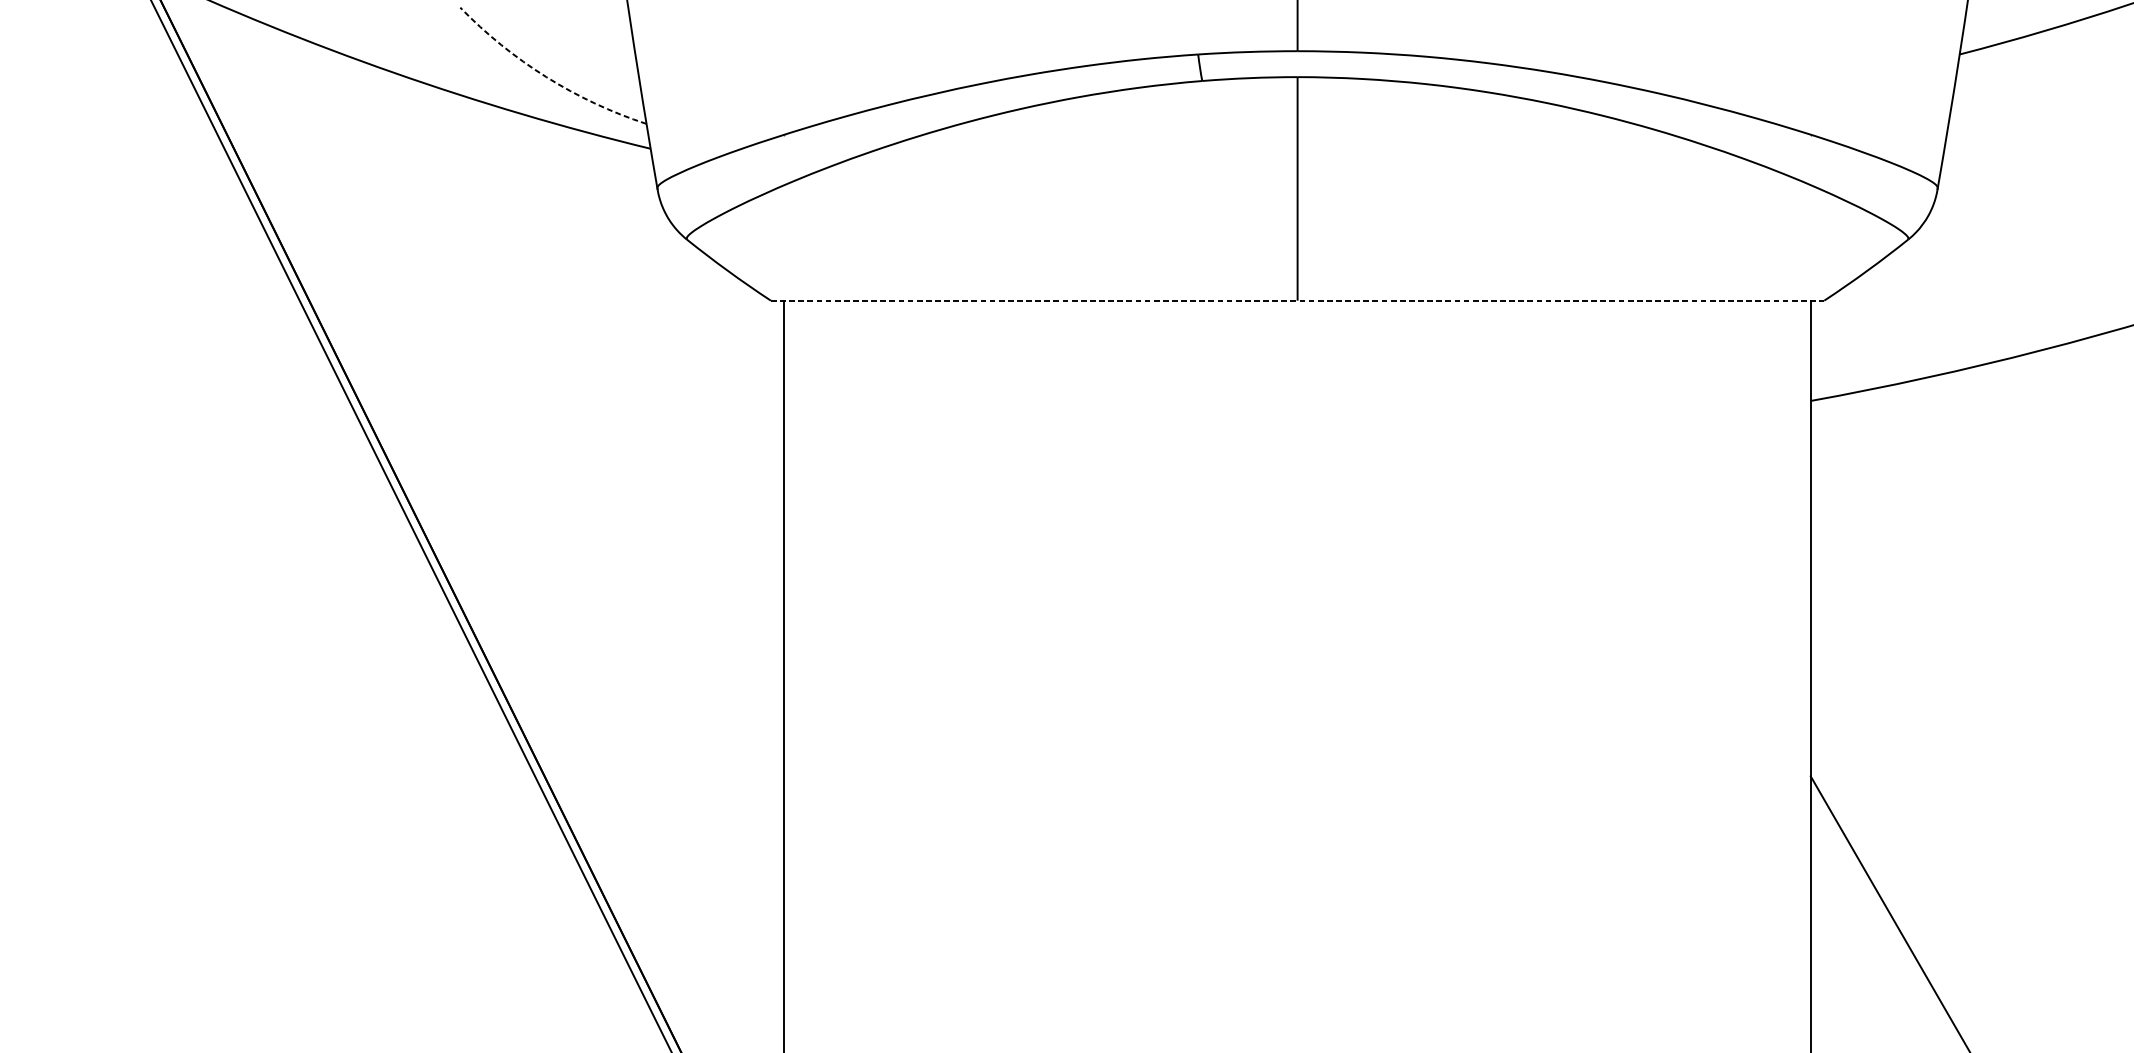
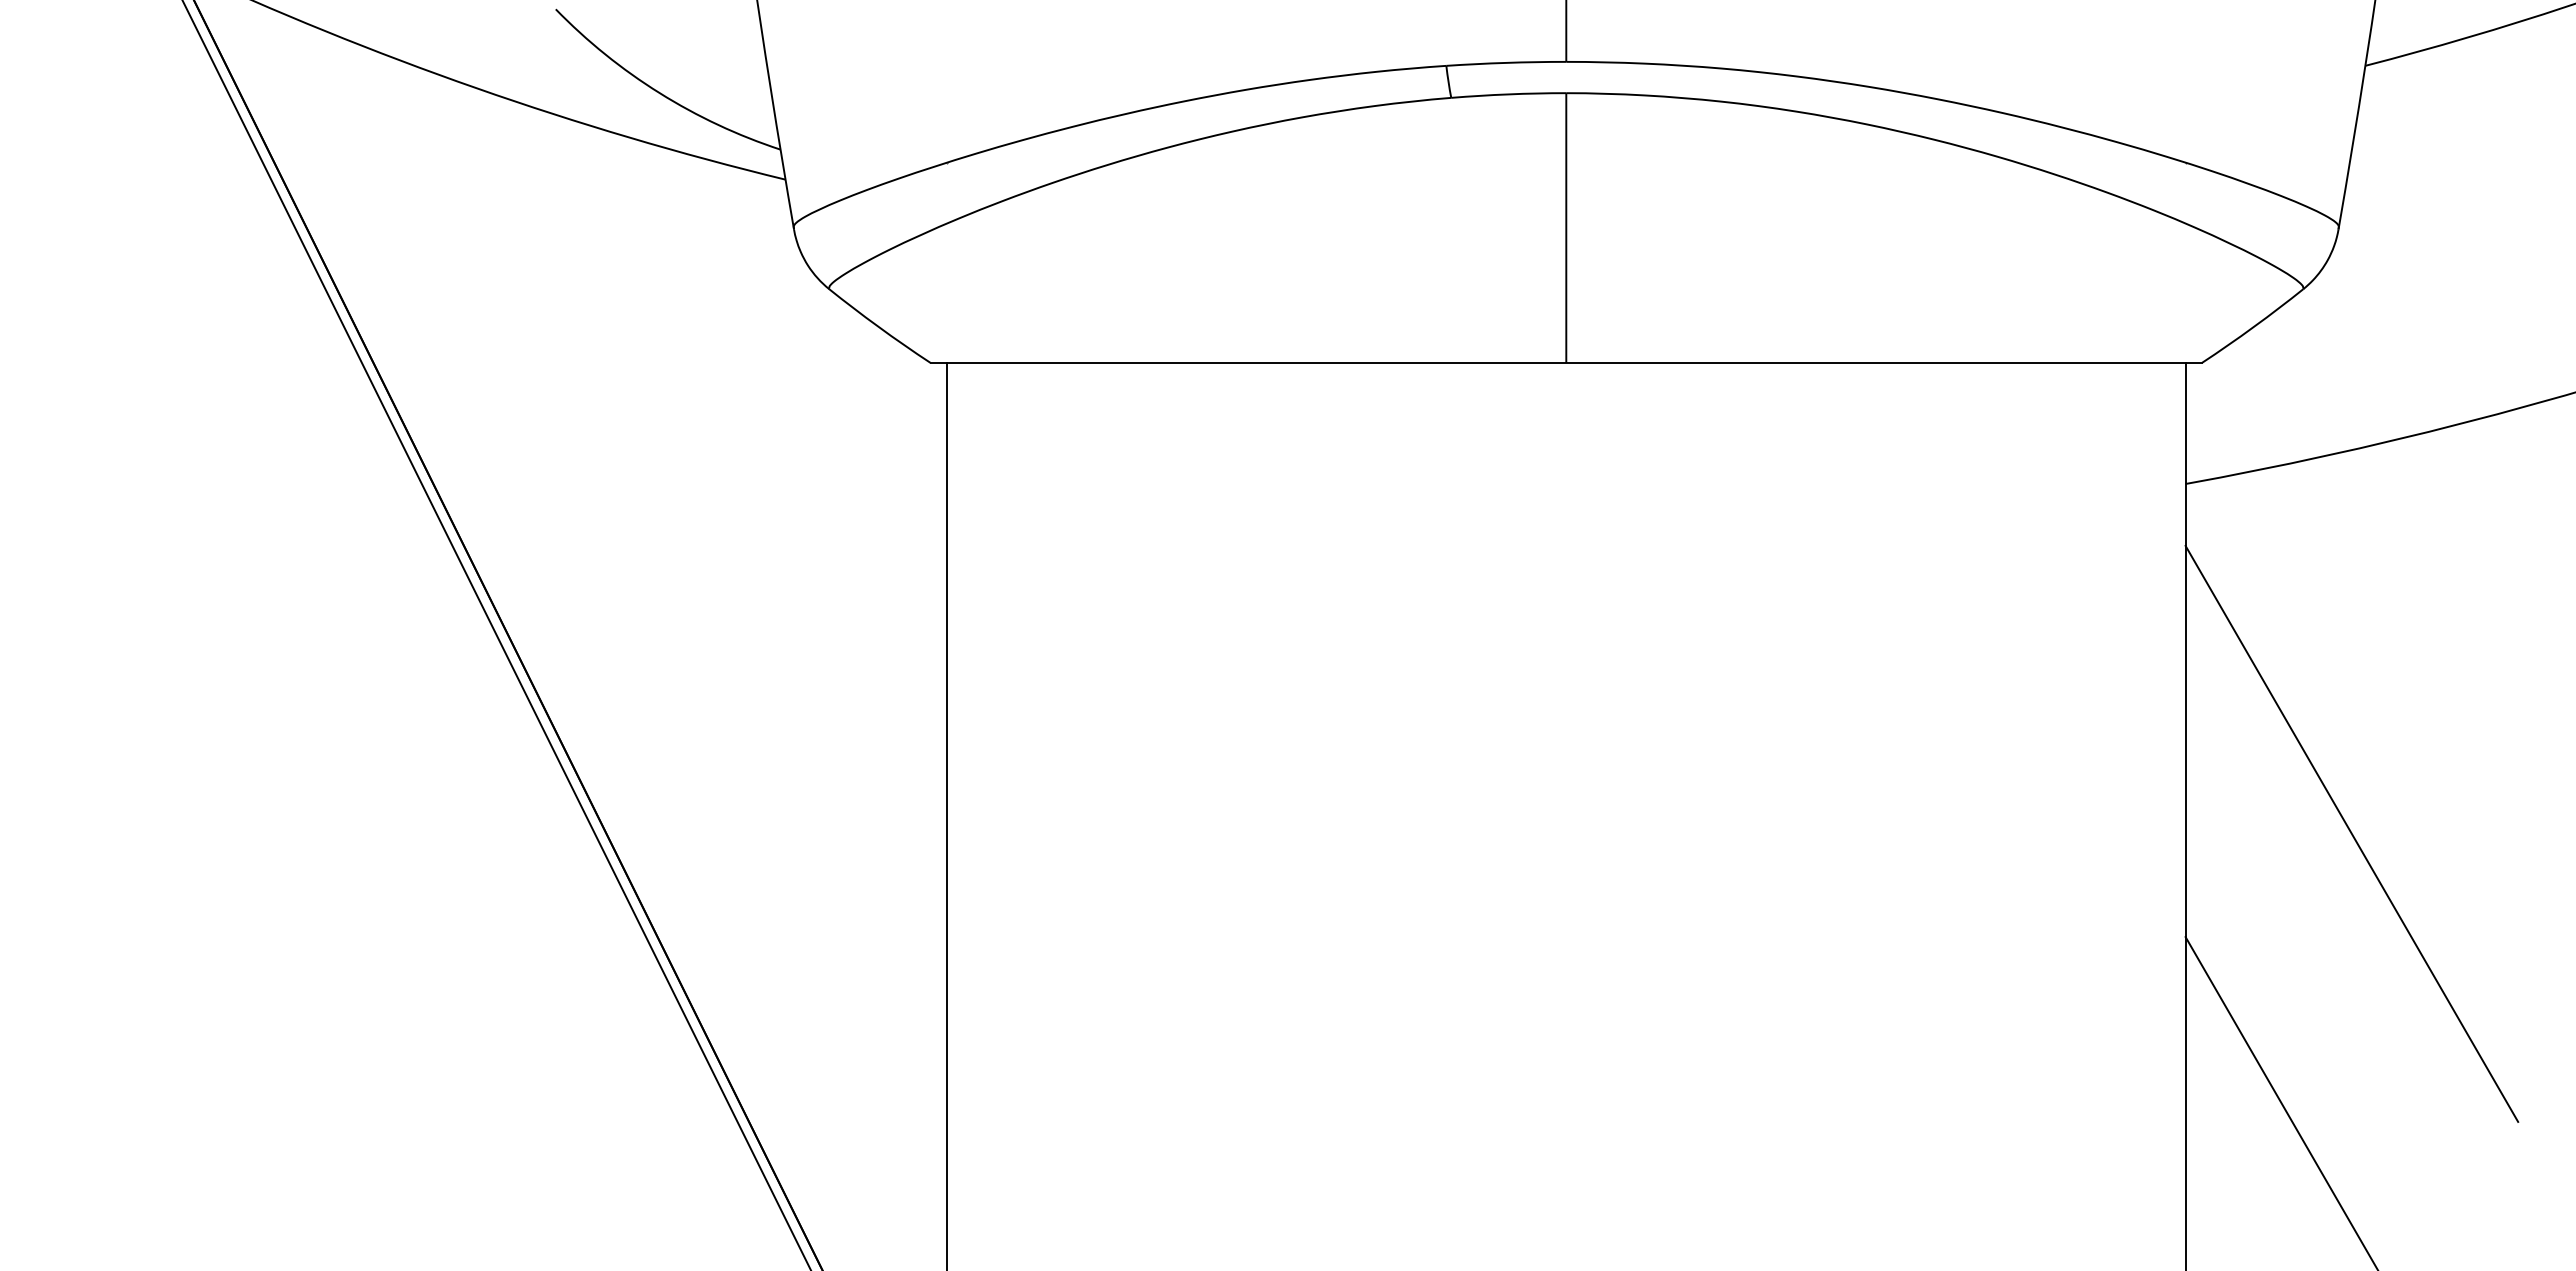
arc: (546, 77) -> (659, 93), dashed -> solid
line: (1297, 300) -> (1566, 362), dashed -> solid
line: (1948, 690) -> (2351, 833), added

